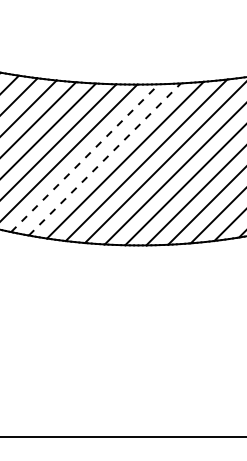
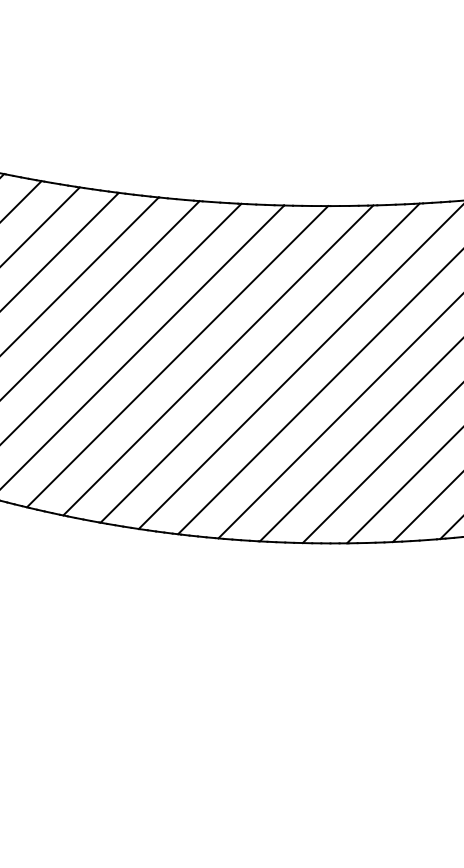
line: (85, 158) -> (219, 361), dashed -> solid
line: (104, 159) -> (259, 363), dashed -> solid

